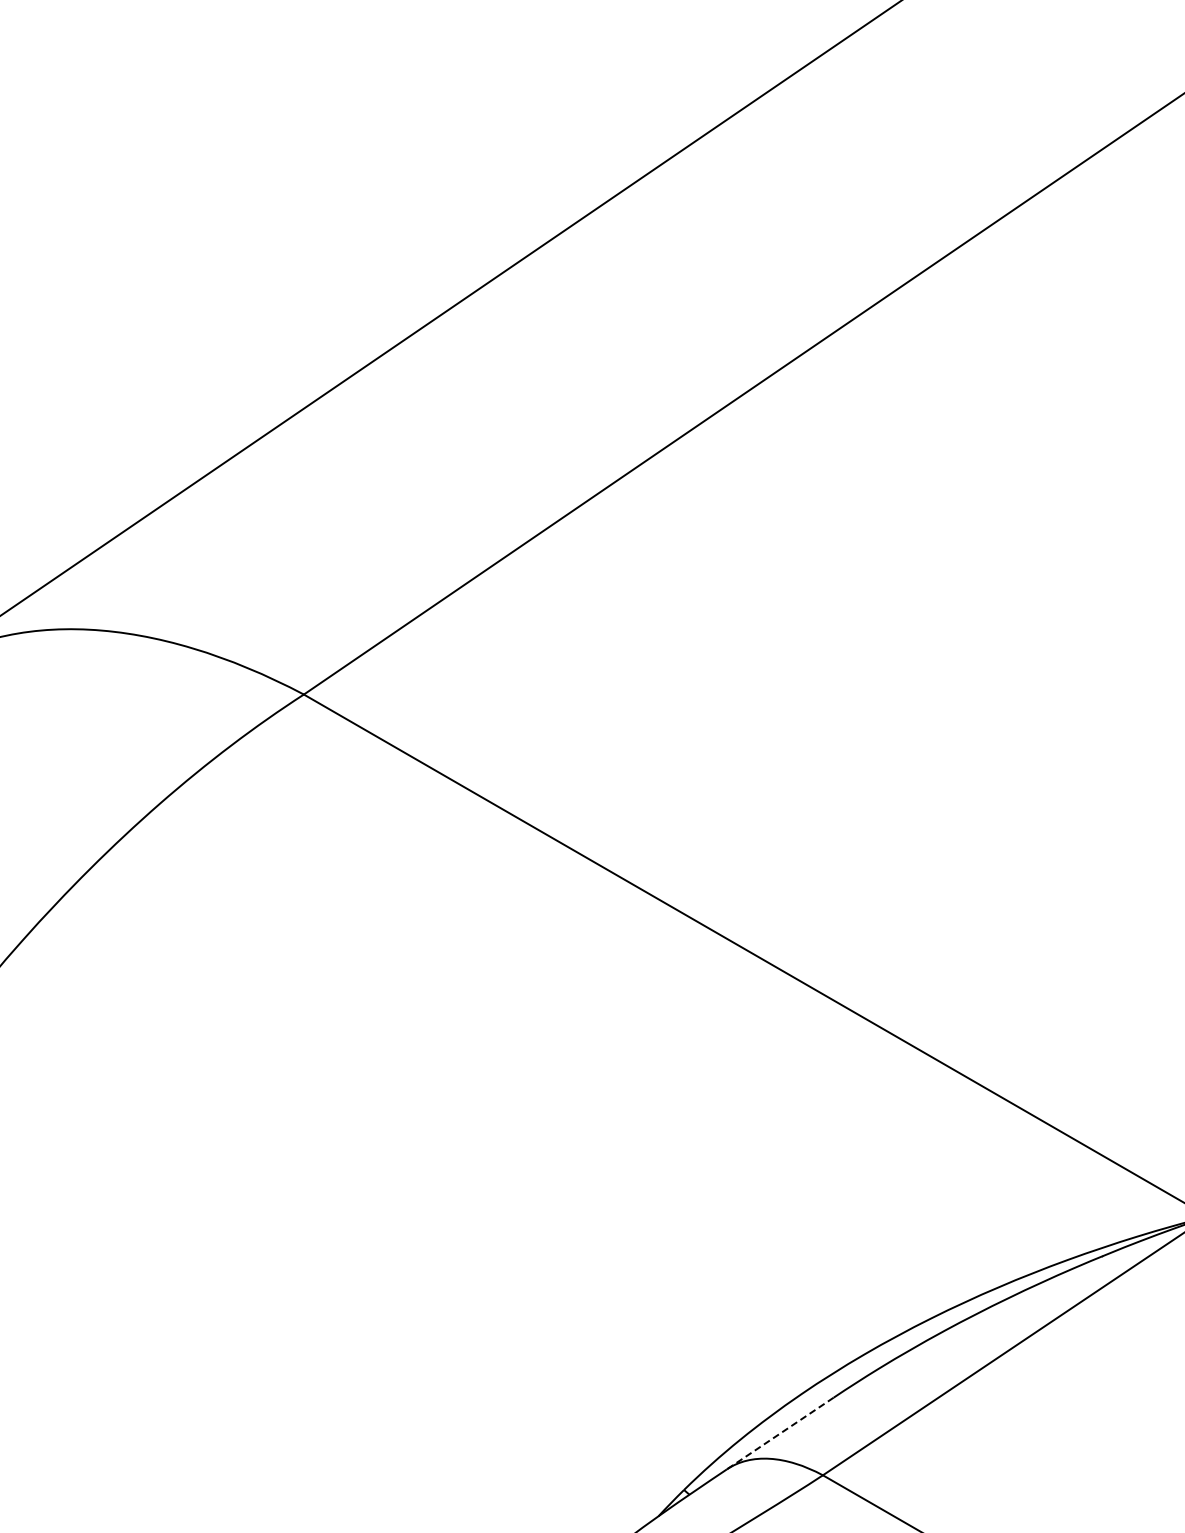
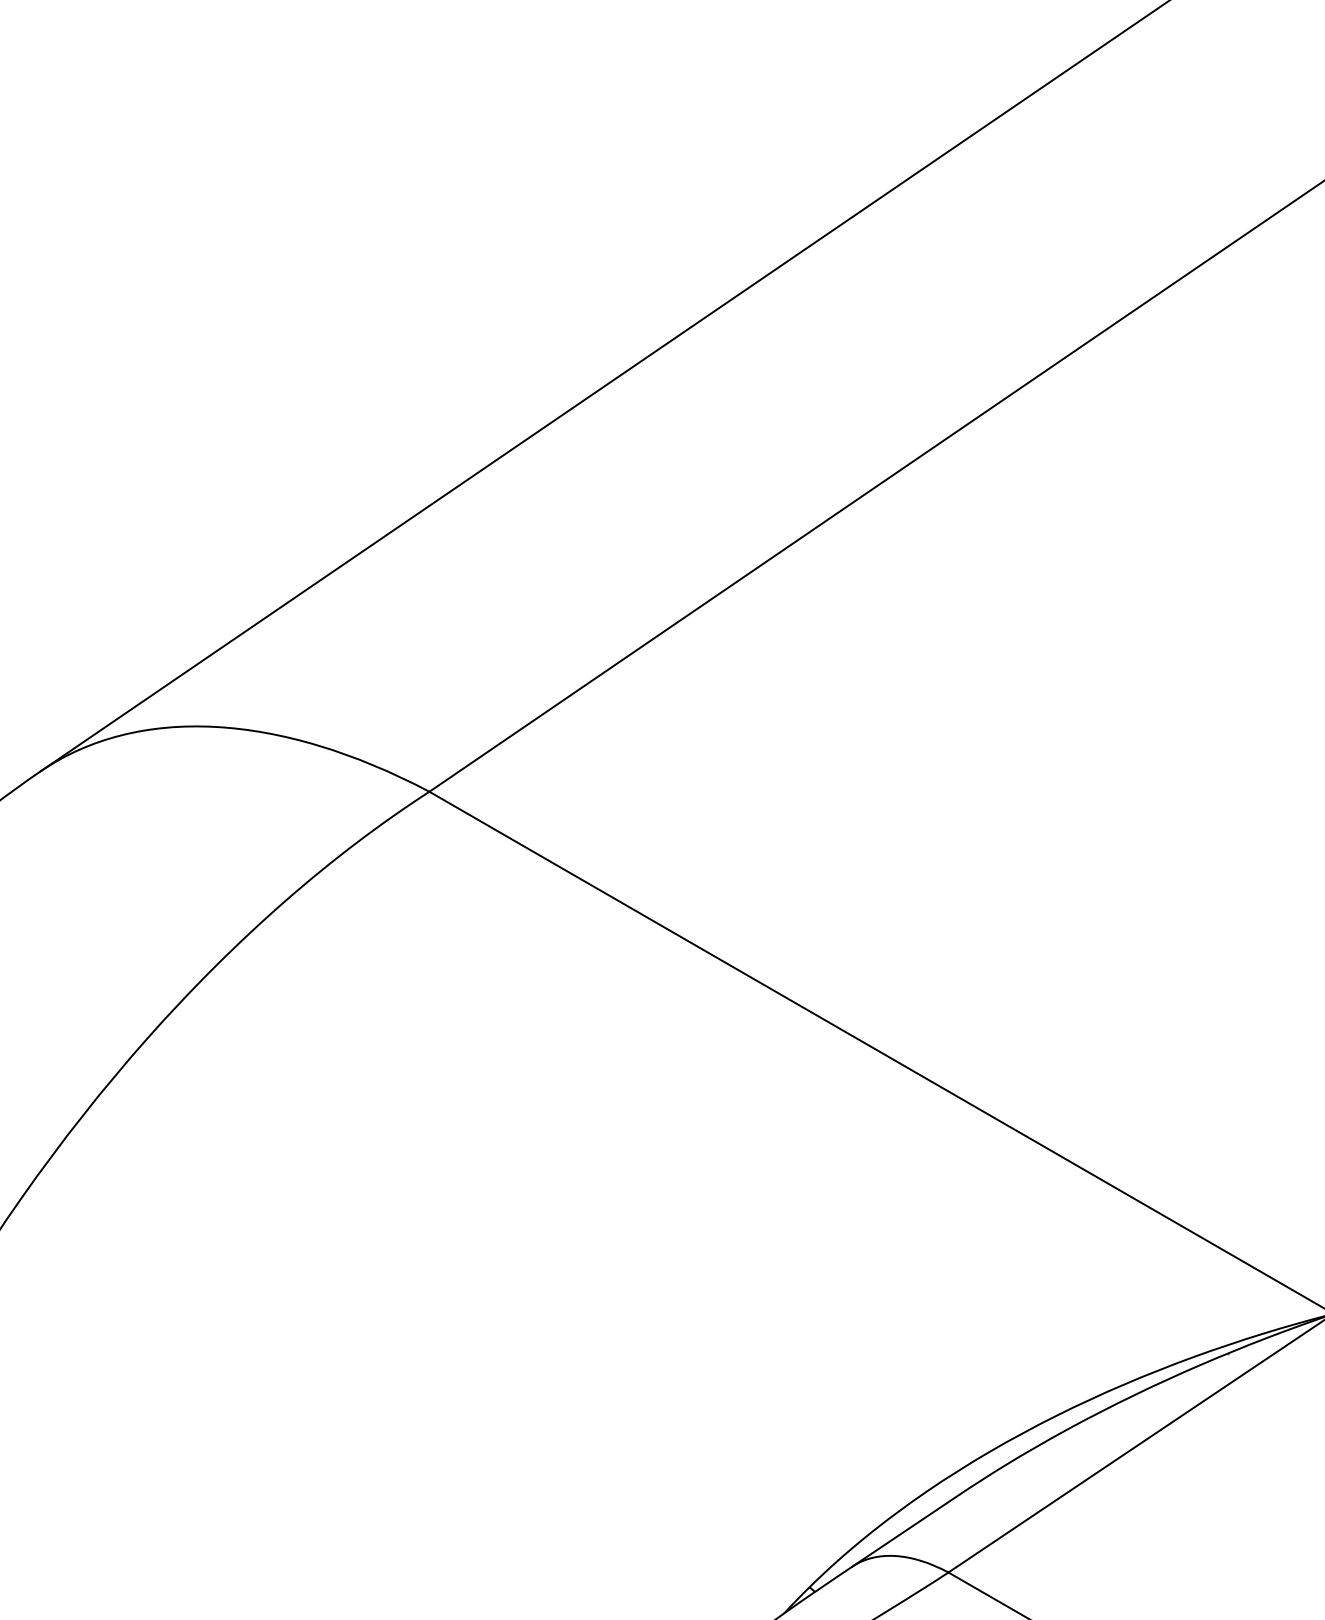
line: (779, 1434) -> (905, 1531), dashed -> solid

